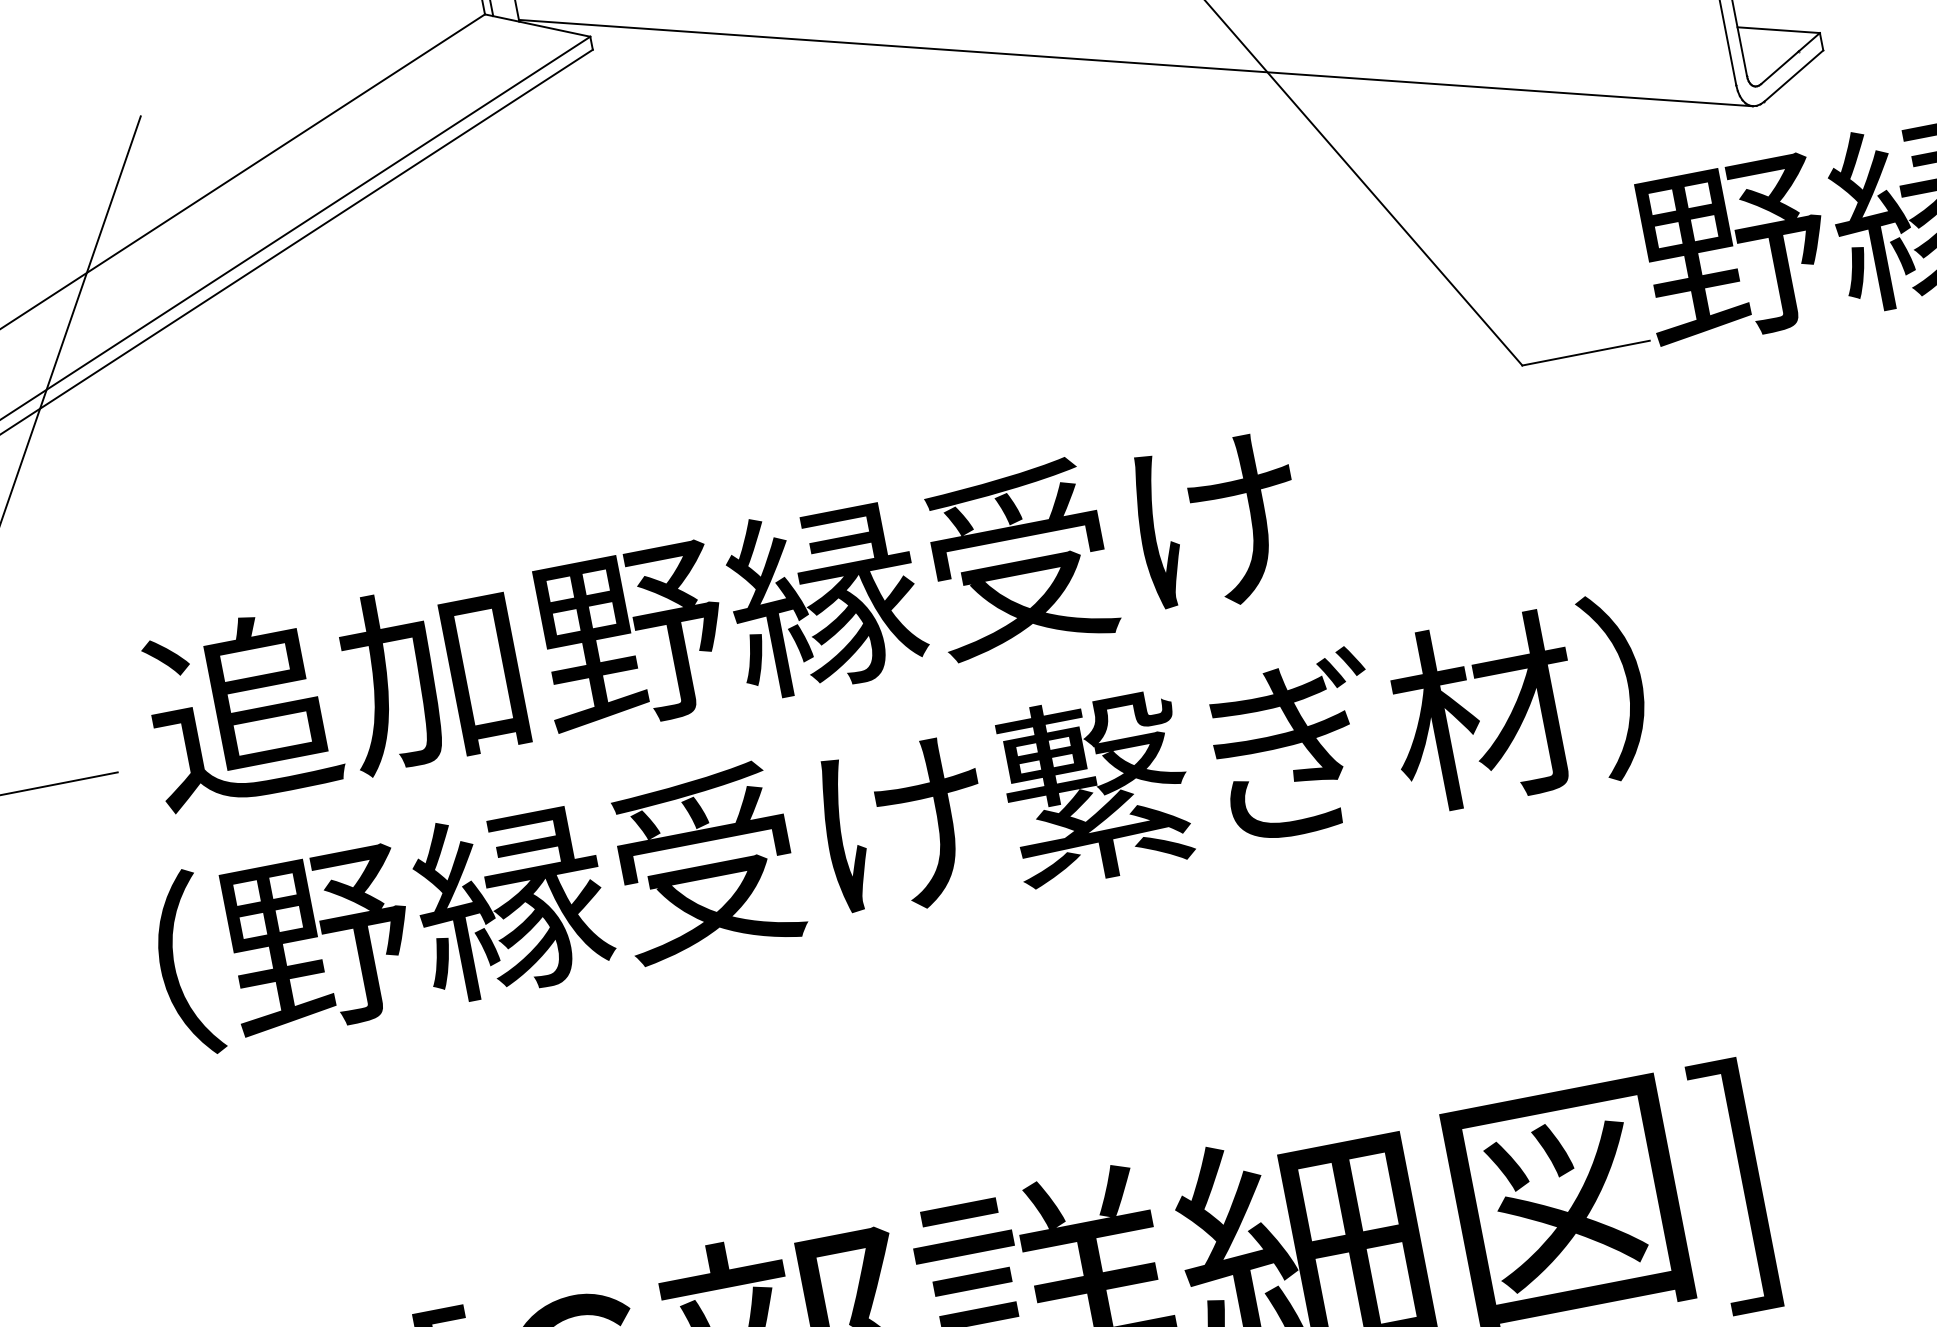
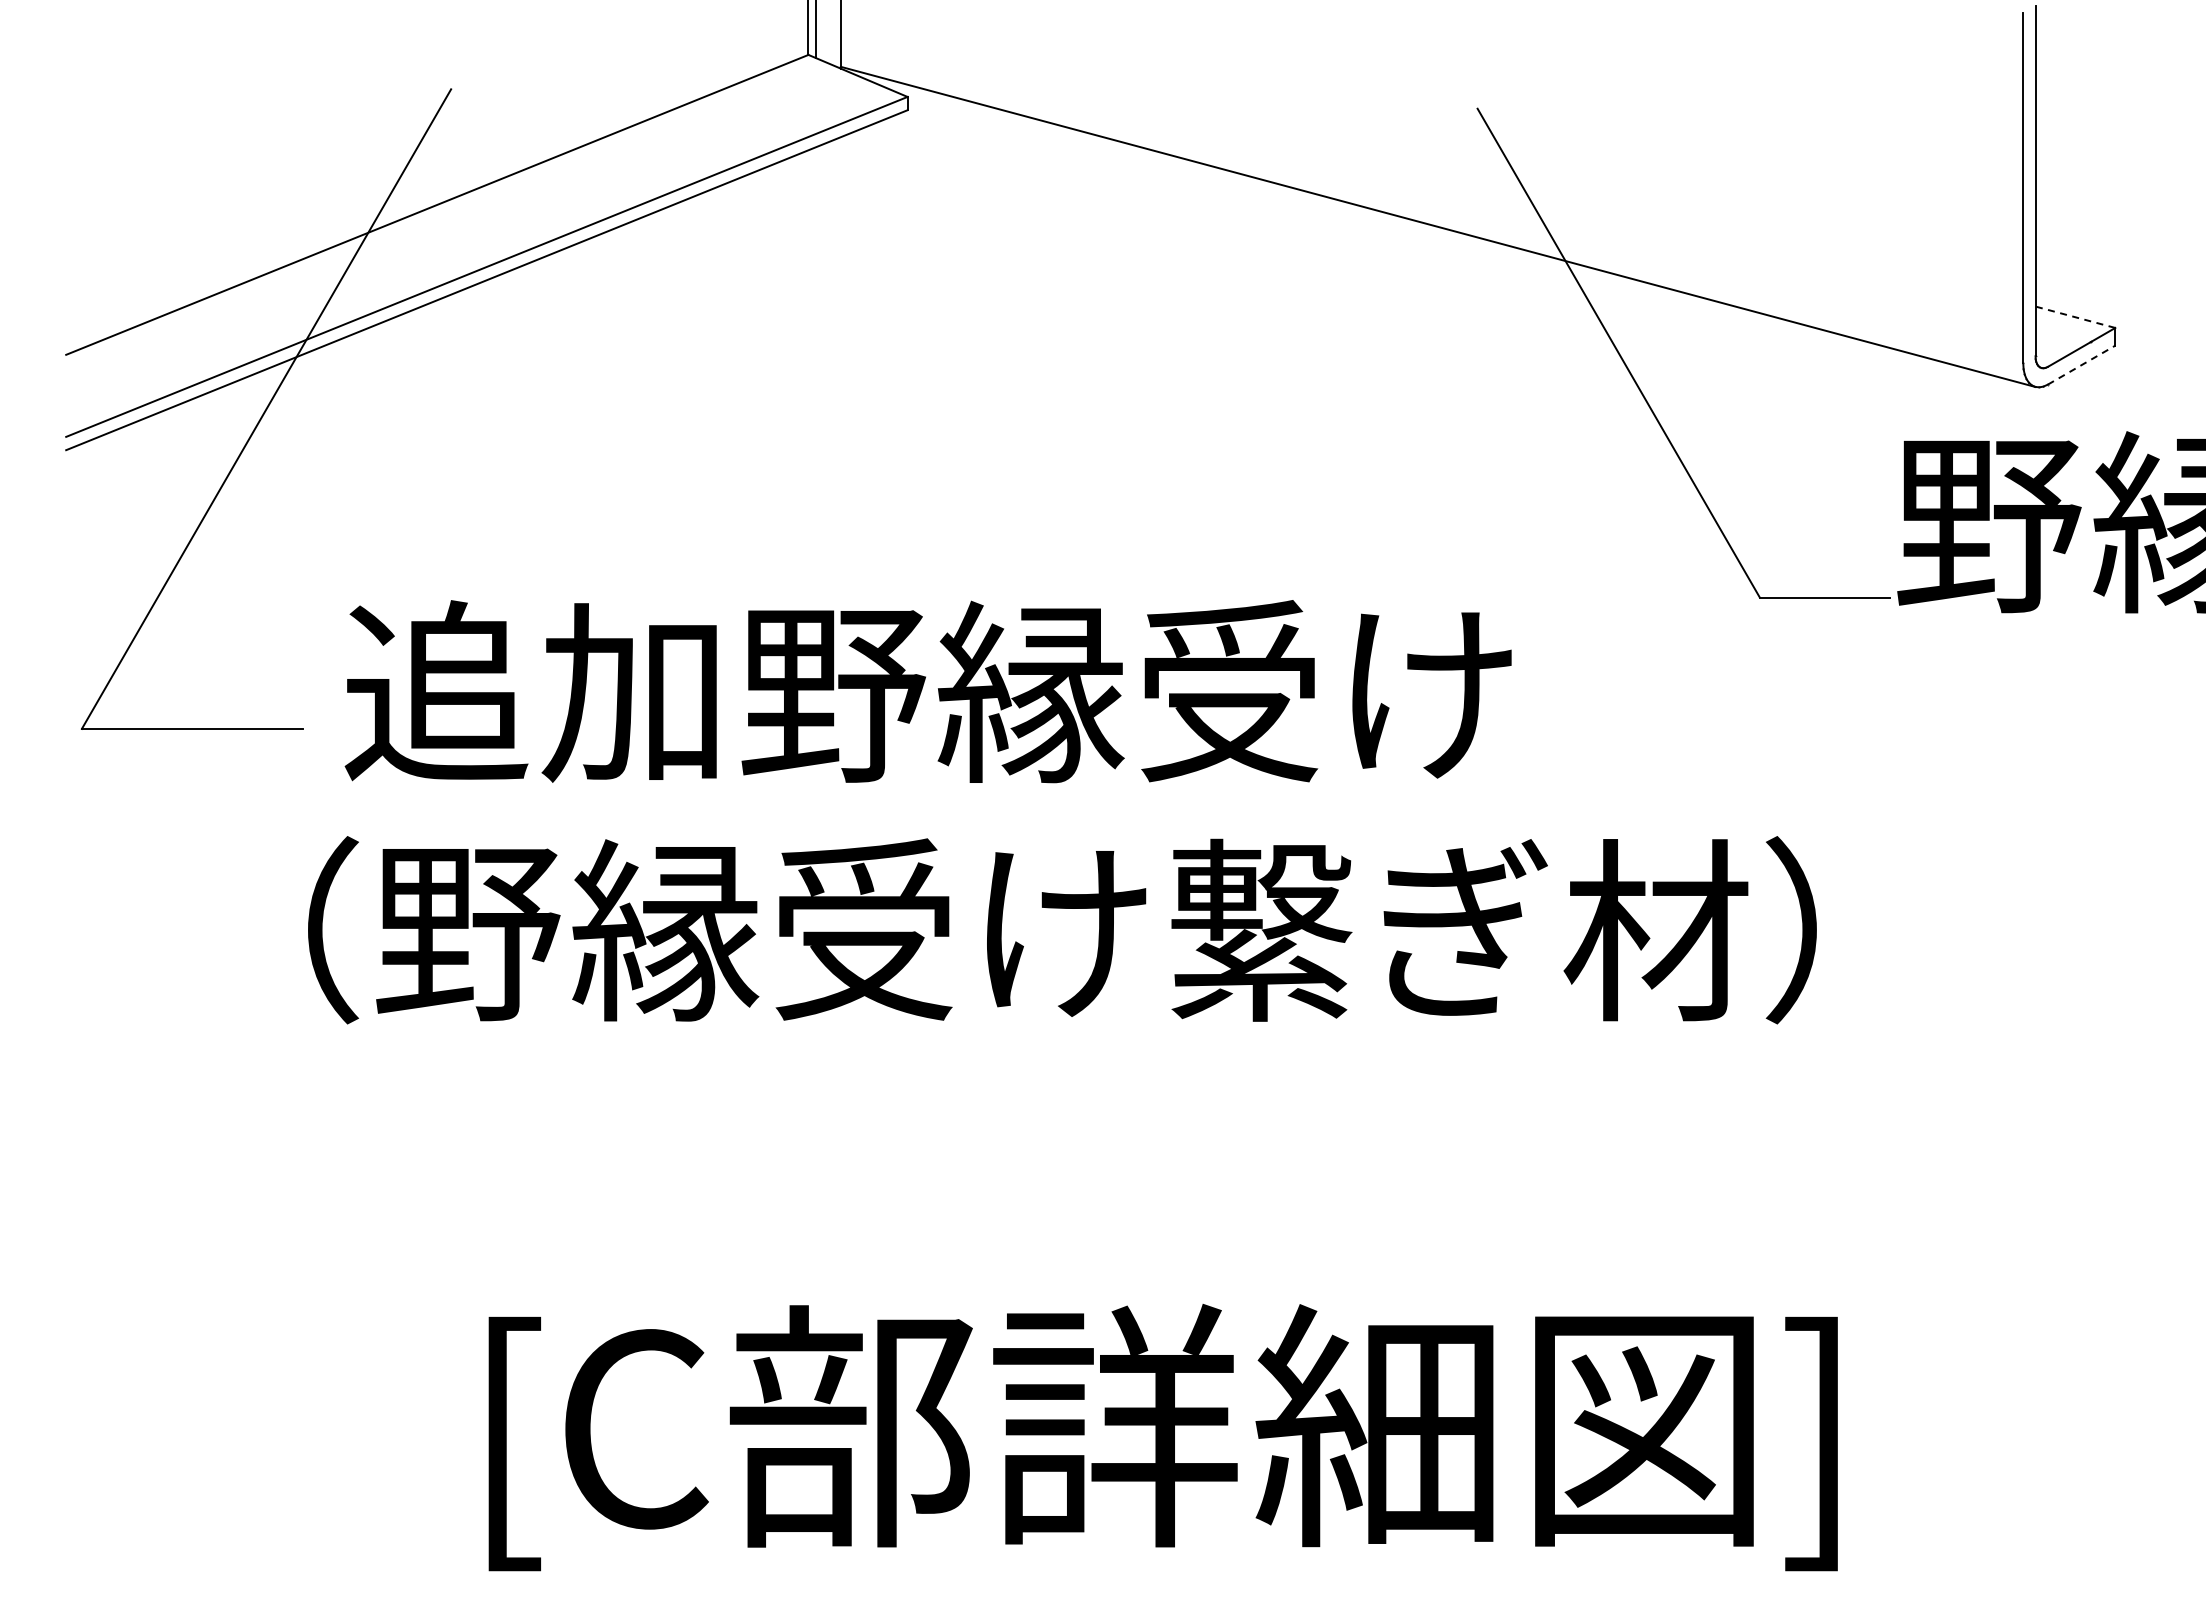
line: (1777, 30) -> (2074, 317), solid -> dashed
line: (1793, 76) -> (2081, 365), solid -> dashed

